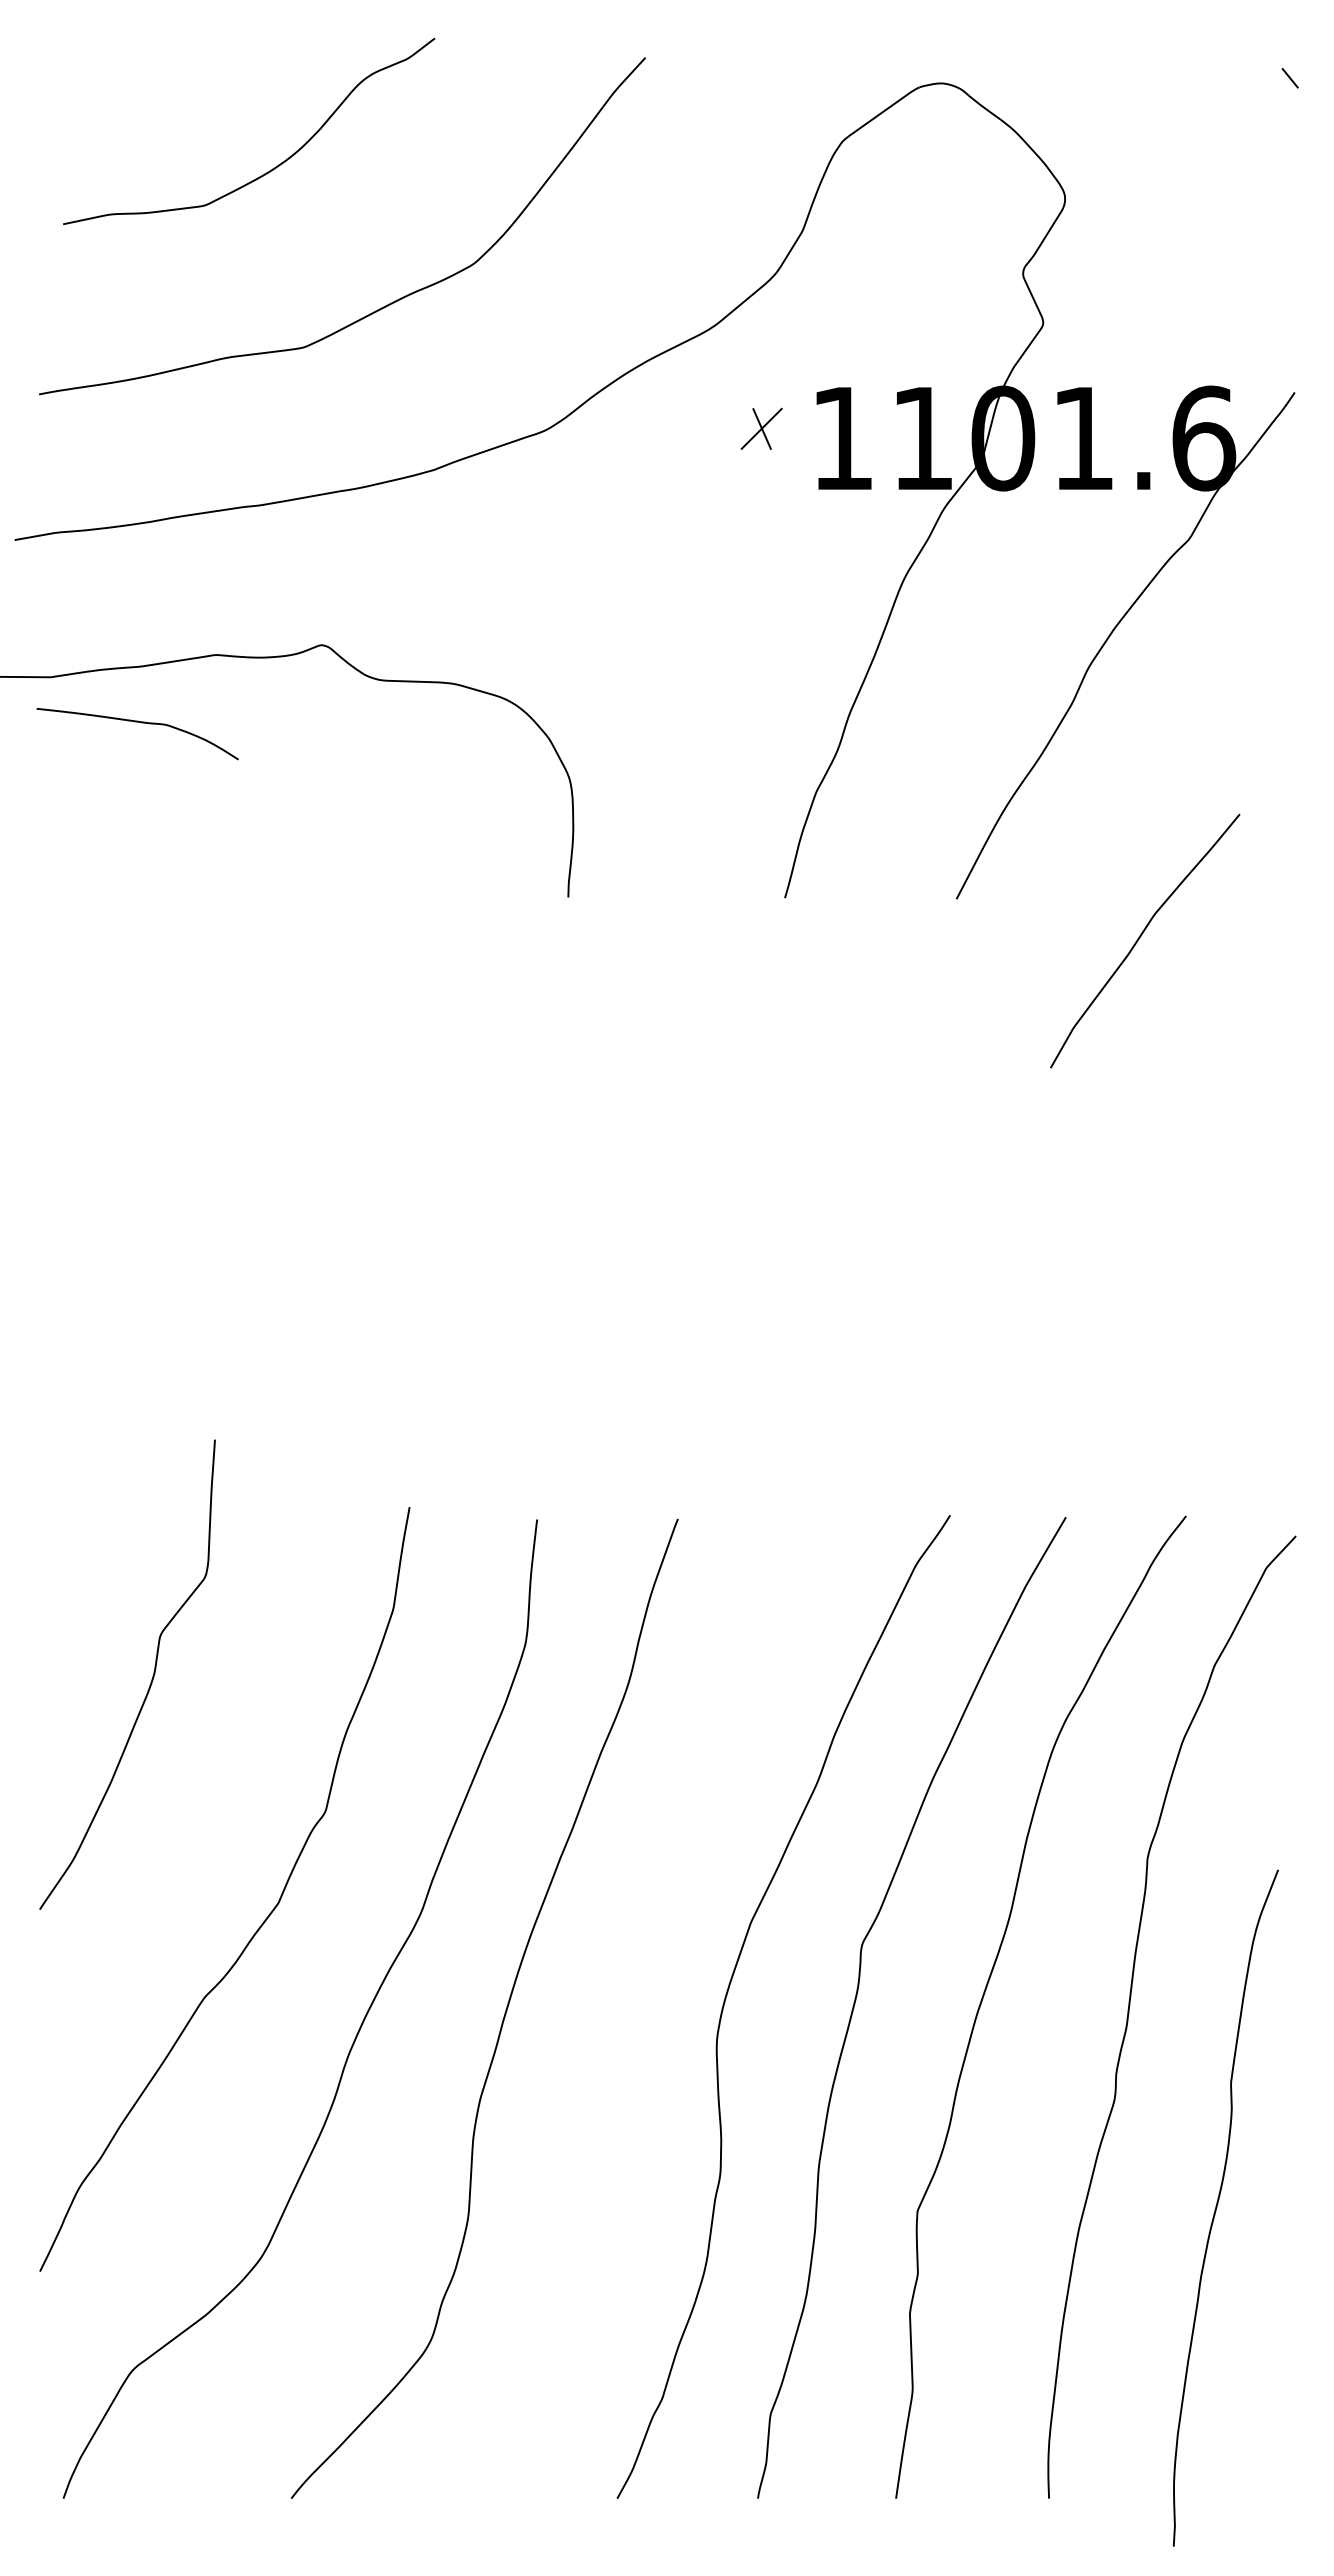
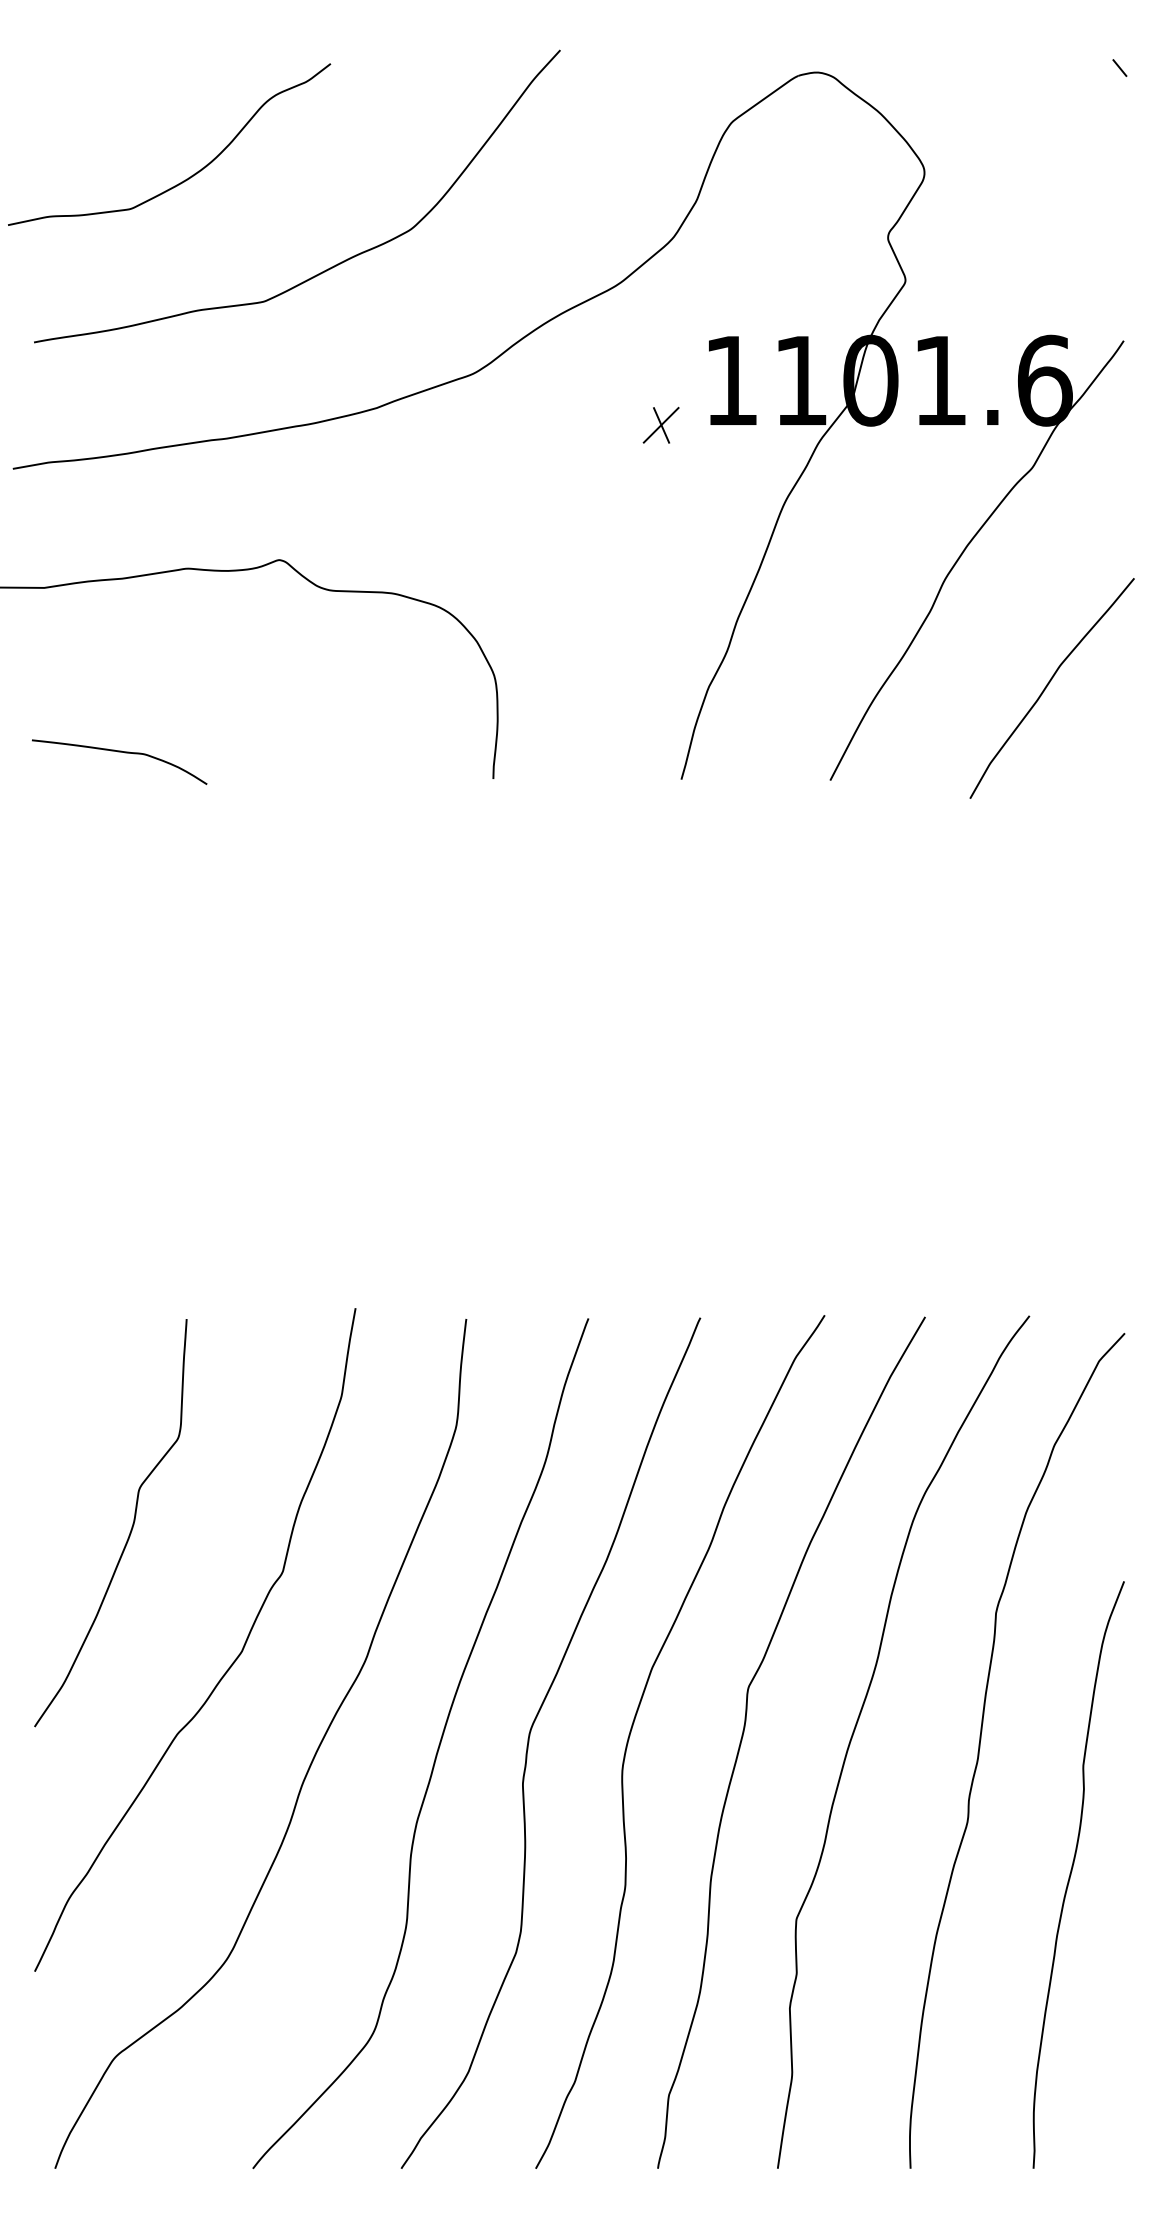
curve: (272, 168) -> (189, 176), moved
part: (761, 428) -> (661, 424), moved
curve: (141, 723) -> (122, 753), moved
curve: (1141, 936) -> (1048, 684), moved
curve: (150, 1682) -> (130, 1529), moved
curve: (610, 2002) -> (529, 1738), added
curve: (1217, 2207) -> (1071, 1874), moved

